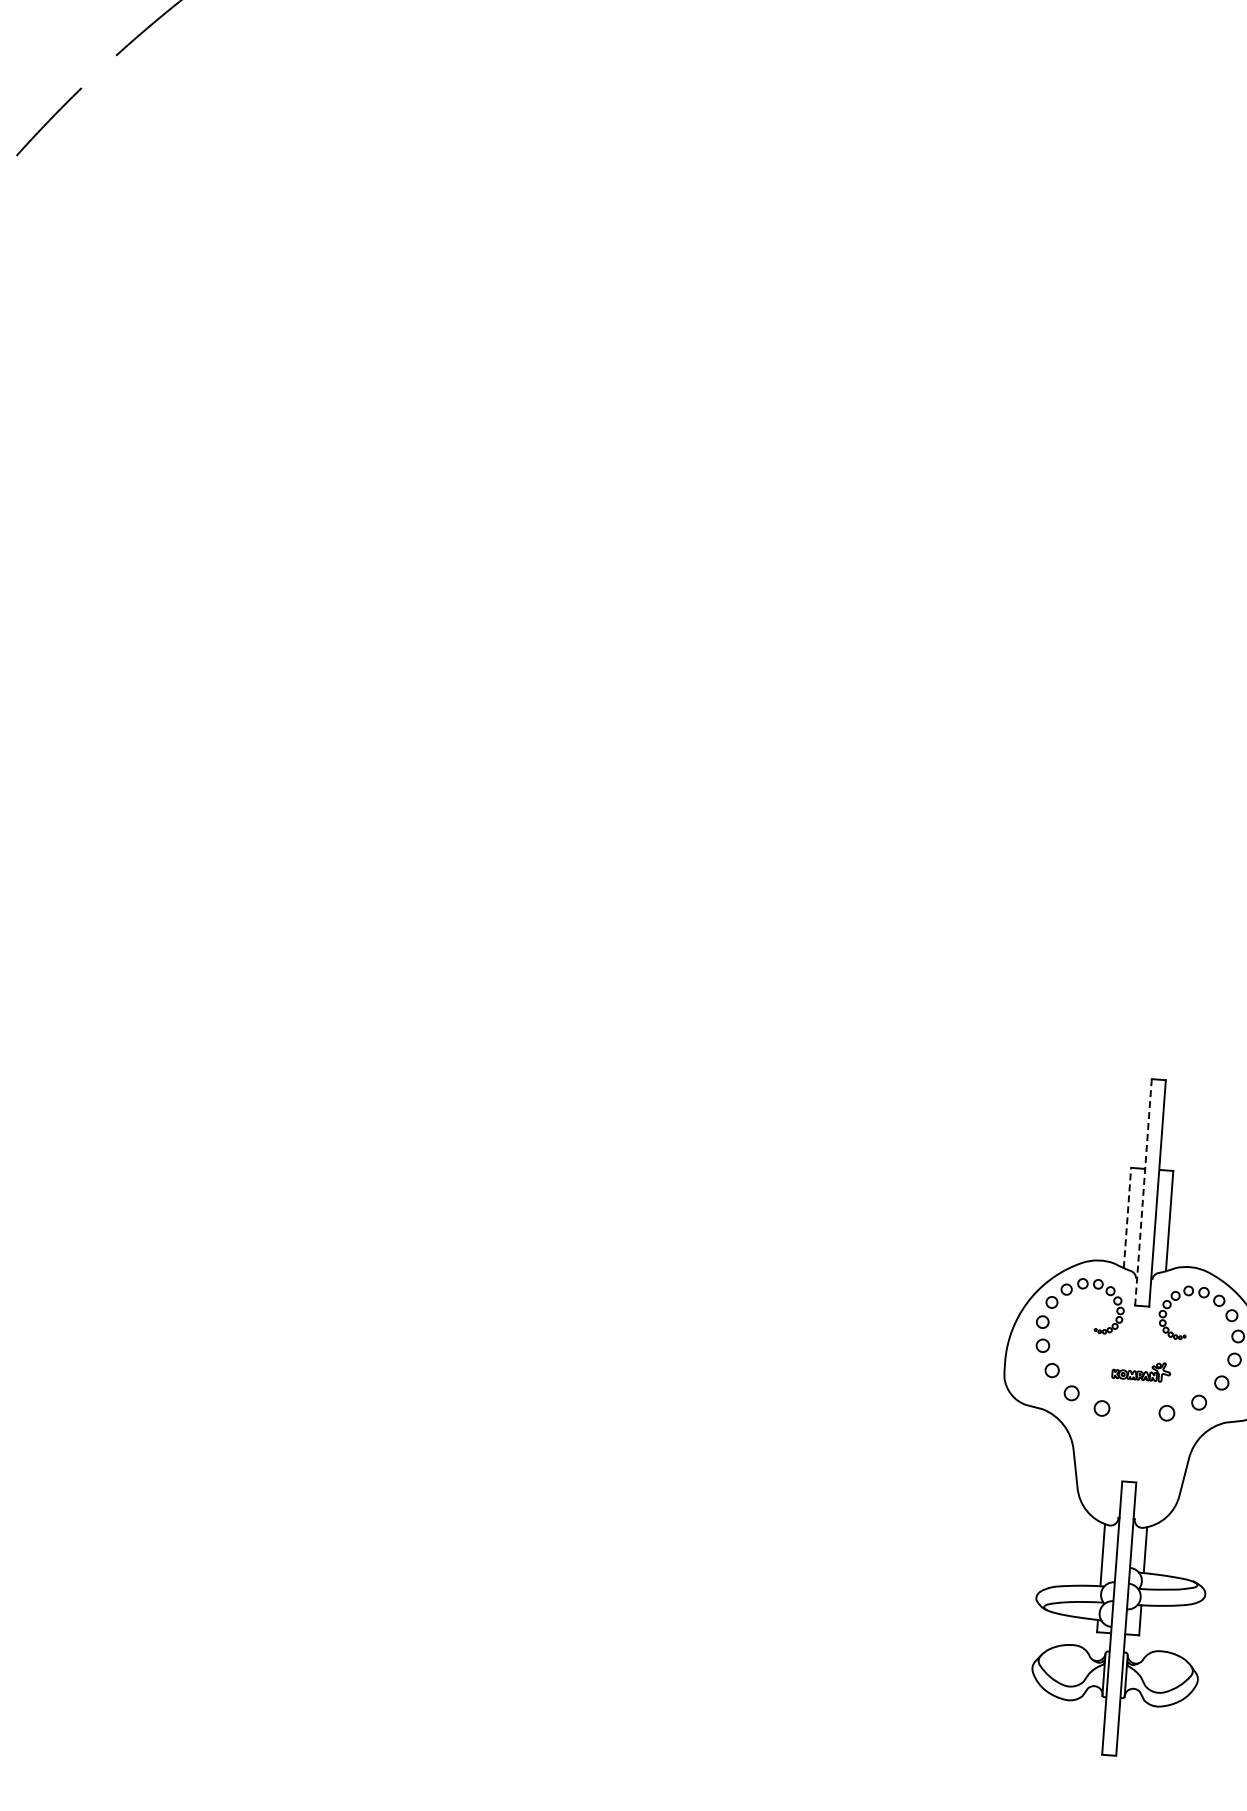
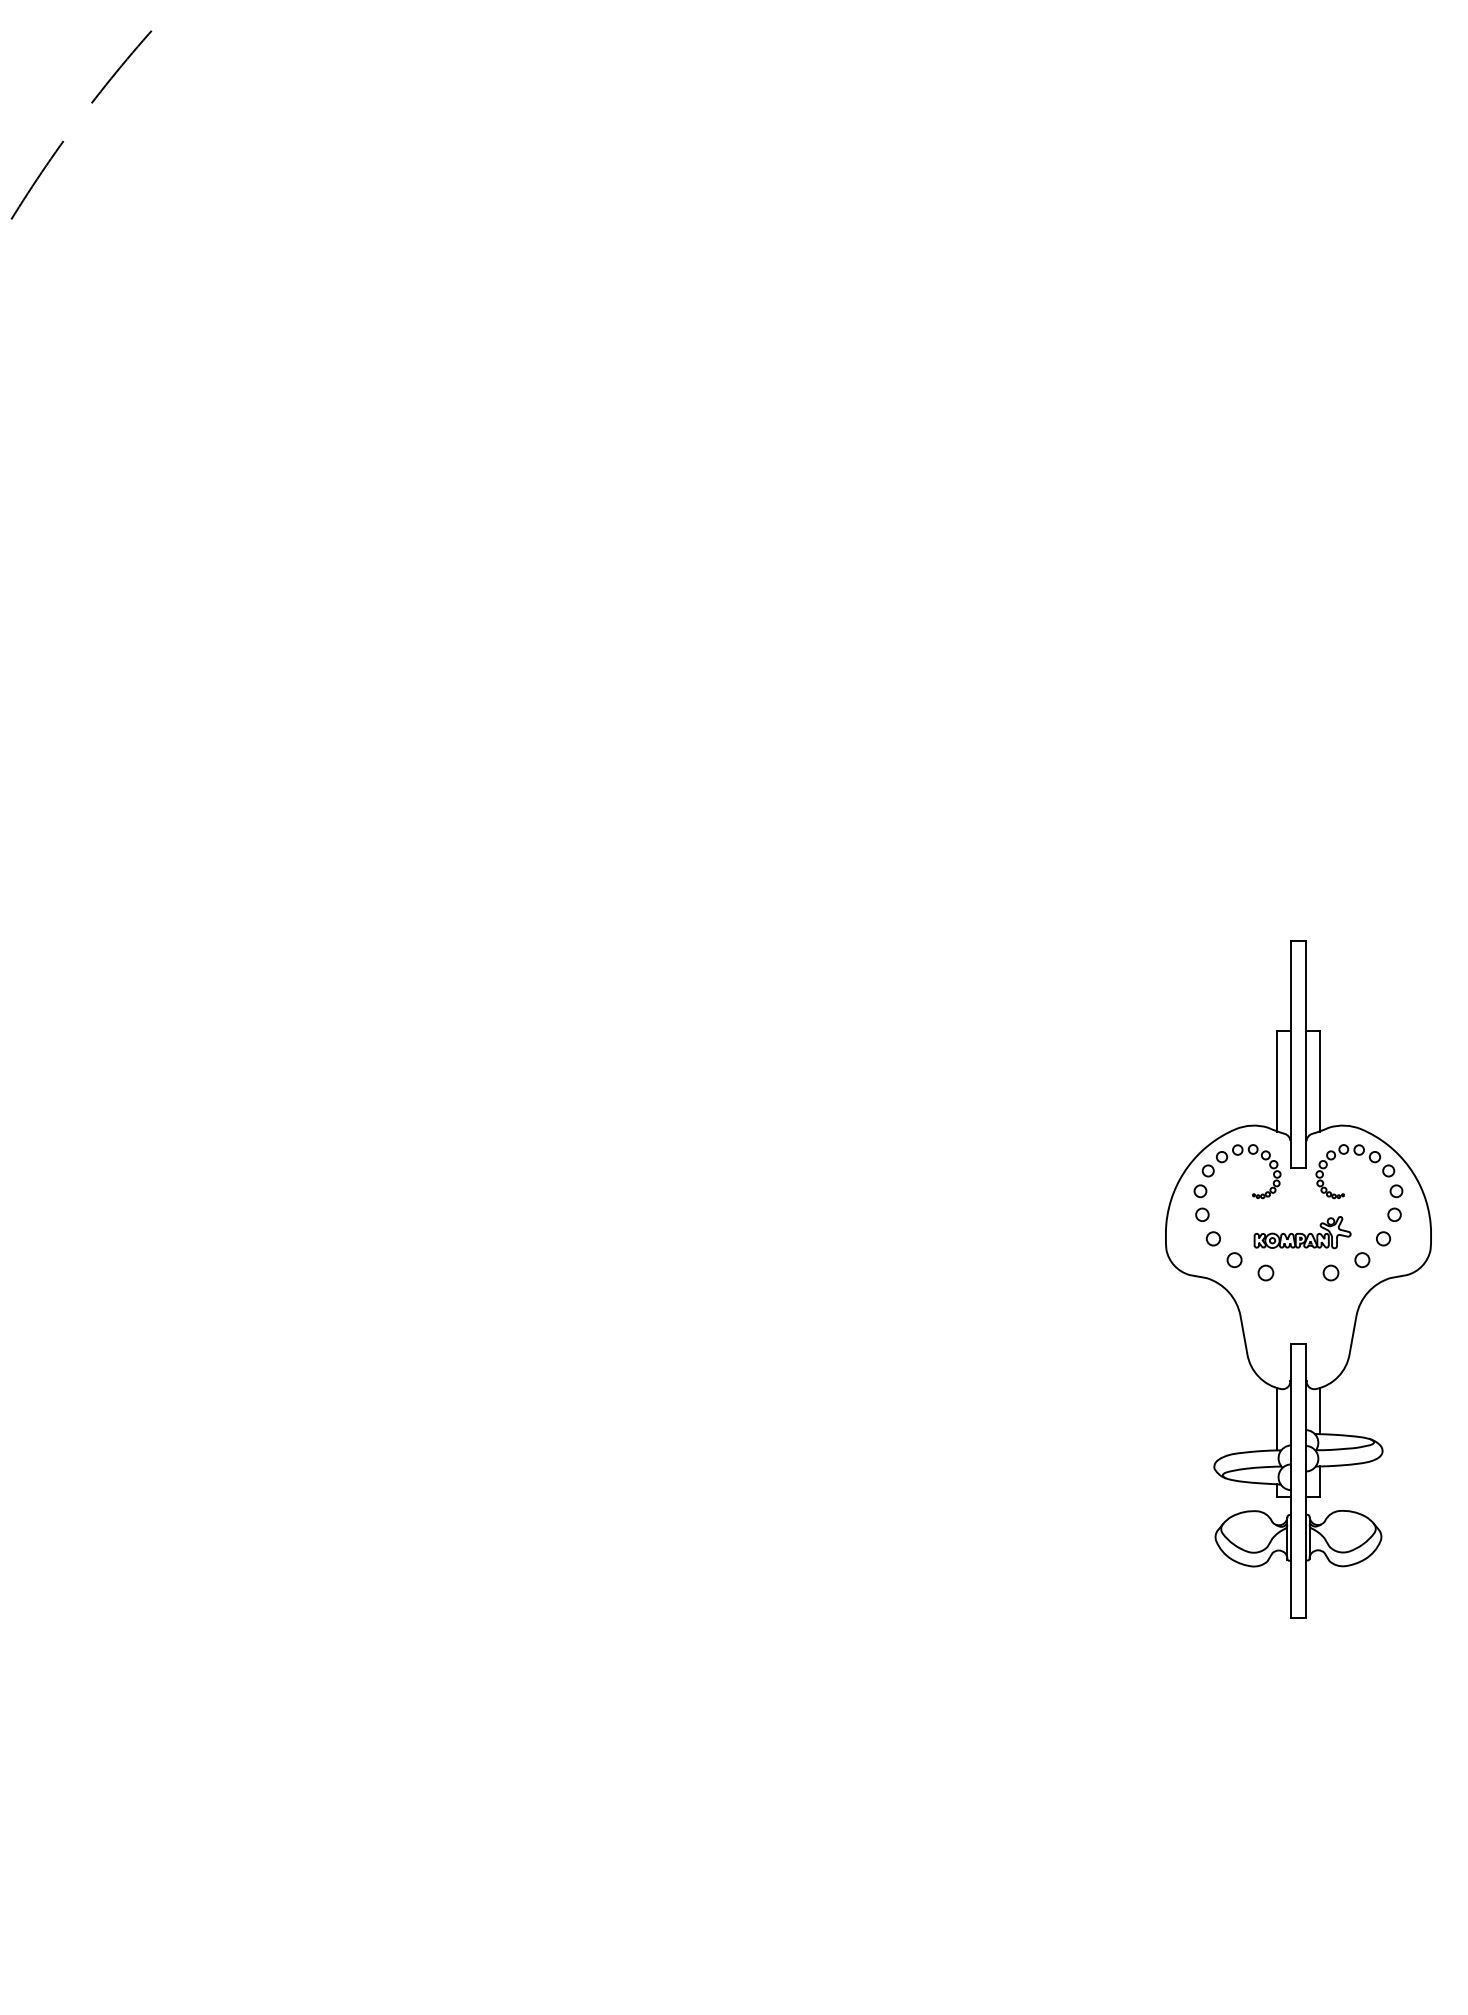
line: (1143, 1192) -> (1291, 1054), dashed -> solid
line: (1127, 1217) -> (1277, 1080), dashed -> solid
part: (1141, 1370) -> (1302, 1232), size x1.67

